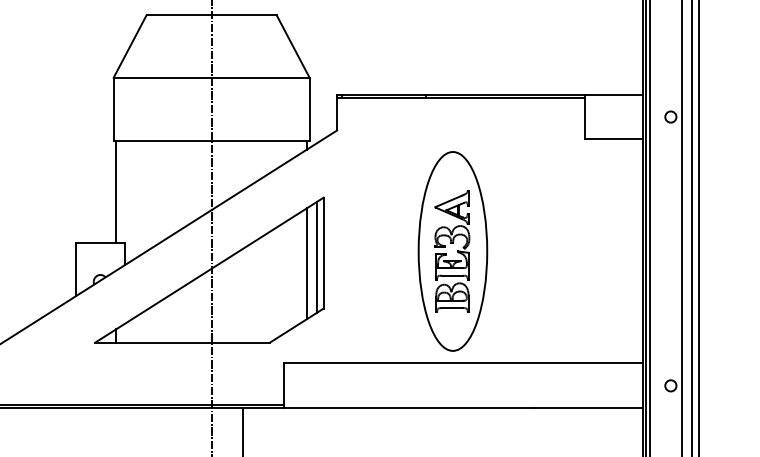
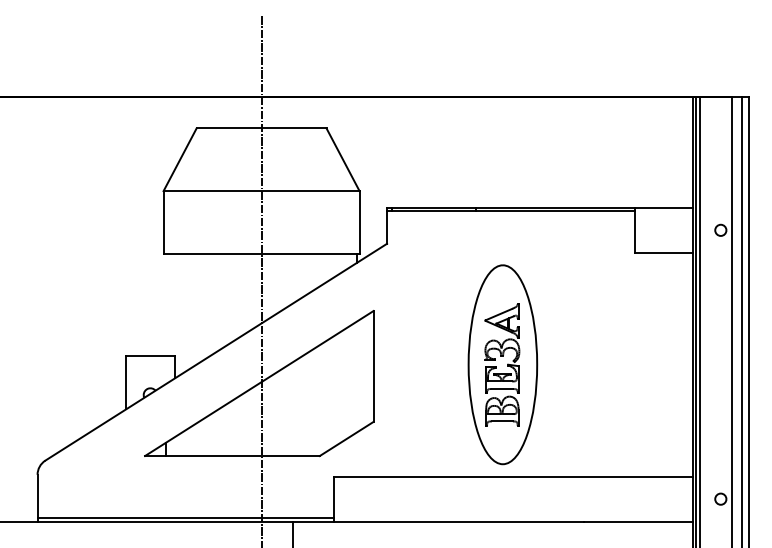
line: (116, 191) -> (166, 304), removed
line: (316, 257) -> (366, 370), removed
line: (306, 263) -> (356, 376), removed

